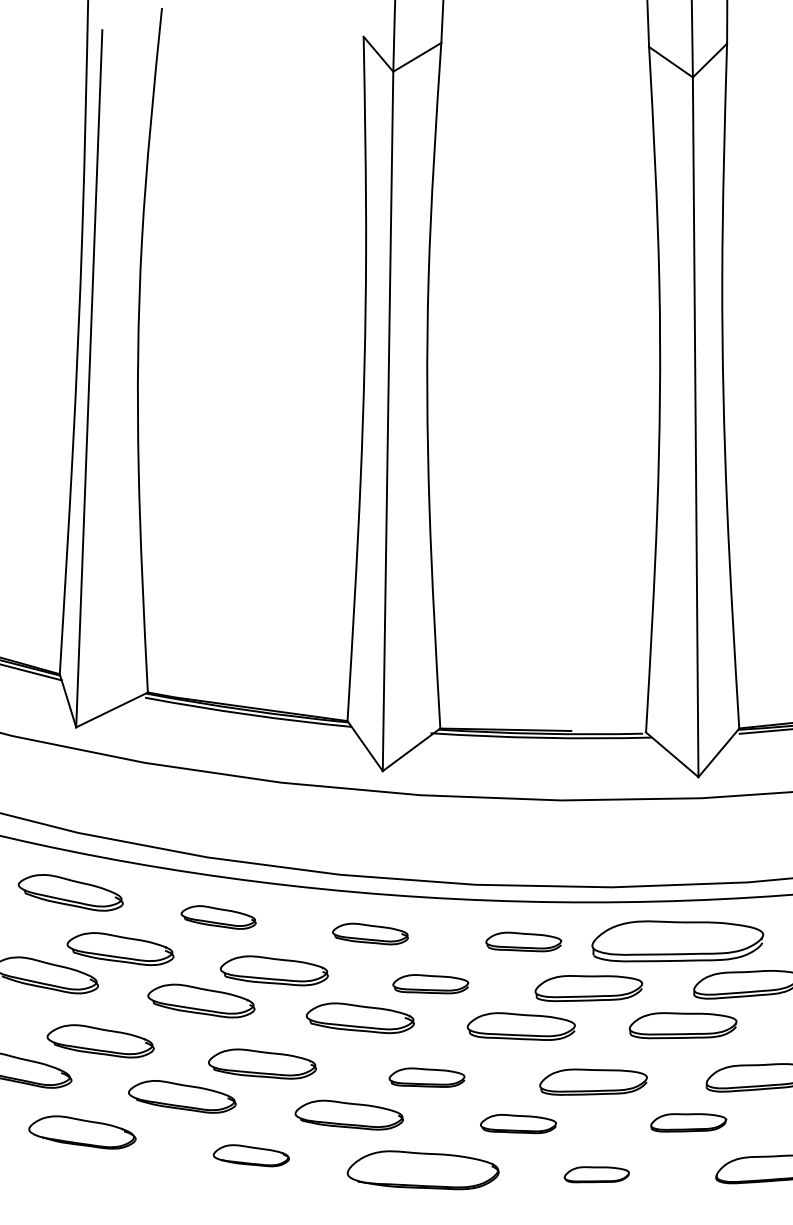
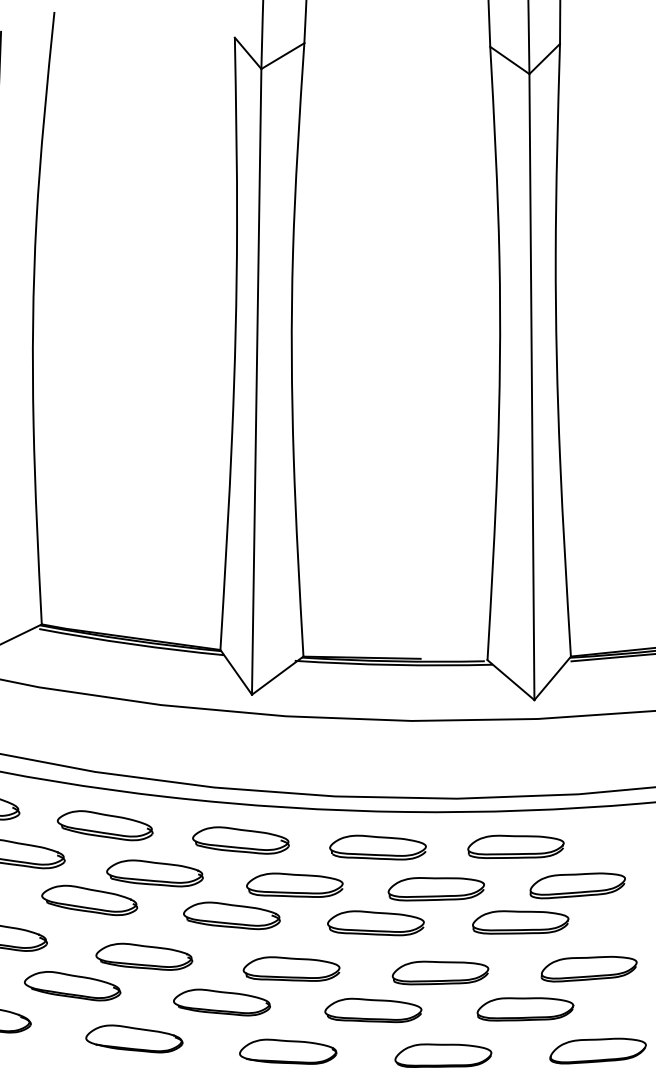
part: (218, 917) -> (104, 825), size x1.43
part: (370, 933) -> (240, 840), size x1.43
part: (677, 940) -> (515, 846), size x0.62
part: (523, 941) -> (377, 847), size x1.43
part: (430, 984) -> (294, 885), size x1.43
part: (426, 1077) -> (291, 968), size x1.43
part: (688, 1122) -> (525, 1009), size x1.43
part: (518, 1123) -> (373, 1010), size x1.43
part: (251, 1155) -> (134, 1038), size x1.43
part: (423, 1169) -> (288, 1051), size x0.71
part: (596, 1174) -> (443, 1055), size x1.67

